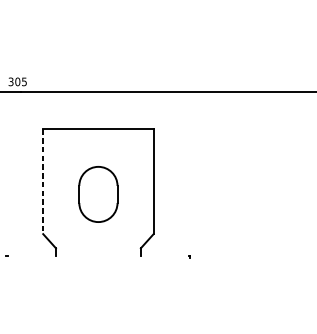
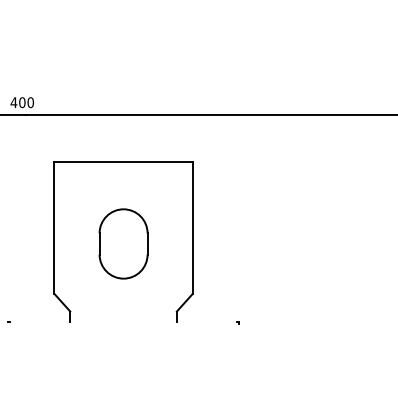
text: (17, 81) -> (21, 102), 305 -> 400
line: (43, 181) -> (54, 227), dashed -> solid

